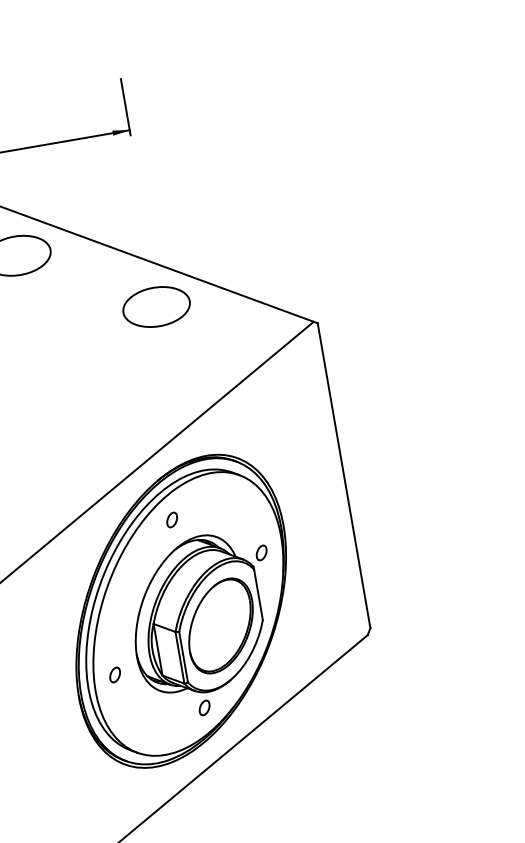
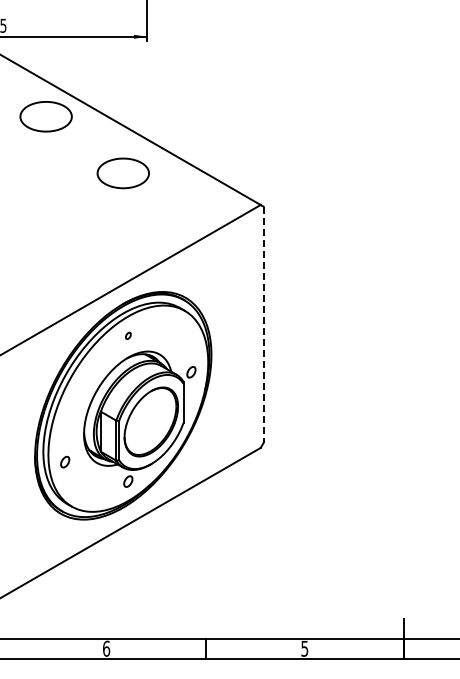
part: (155, 307) -> (122, 173), moved
line: (344, 476) -> (263, 325), solid -> dashed
part: (172, 519) -> (128, 335), size x0.6
part: (115, 674) -> (65, 461), moved

